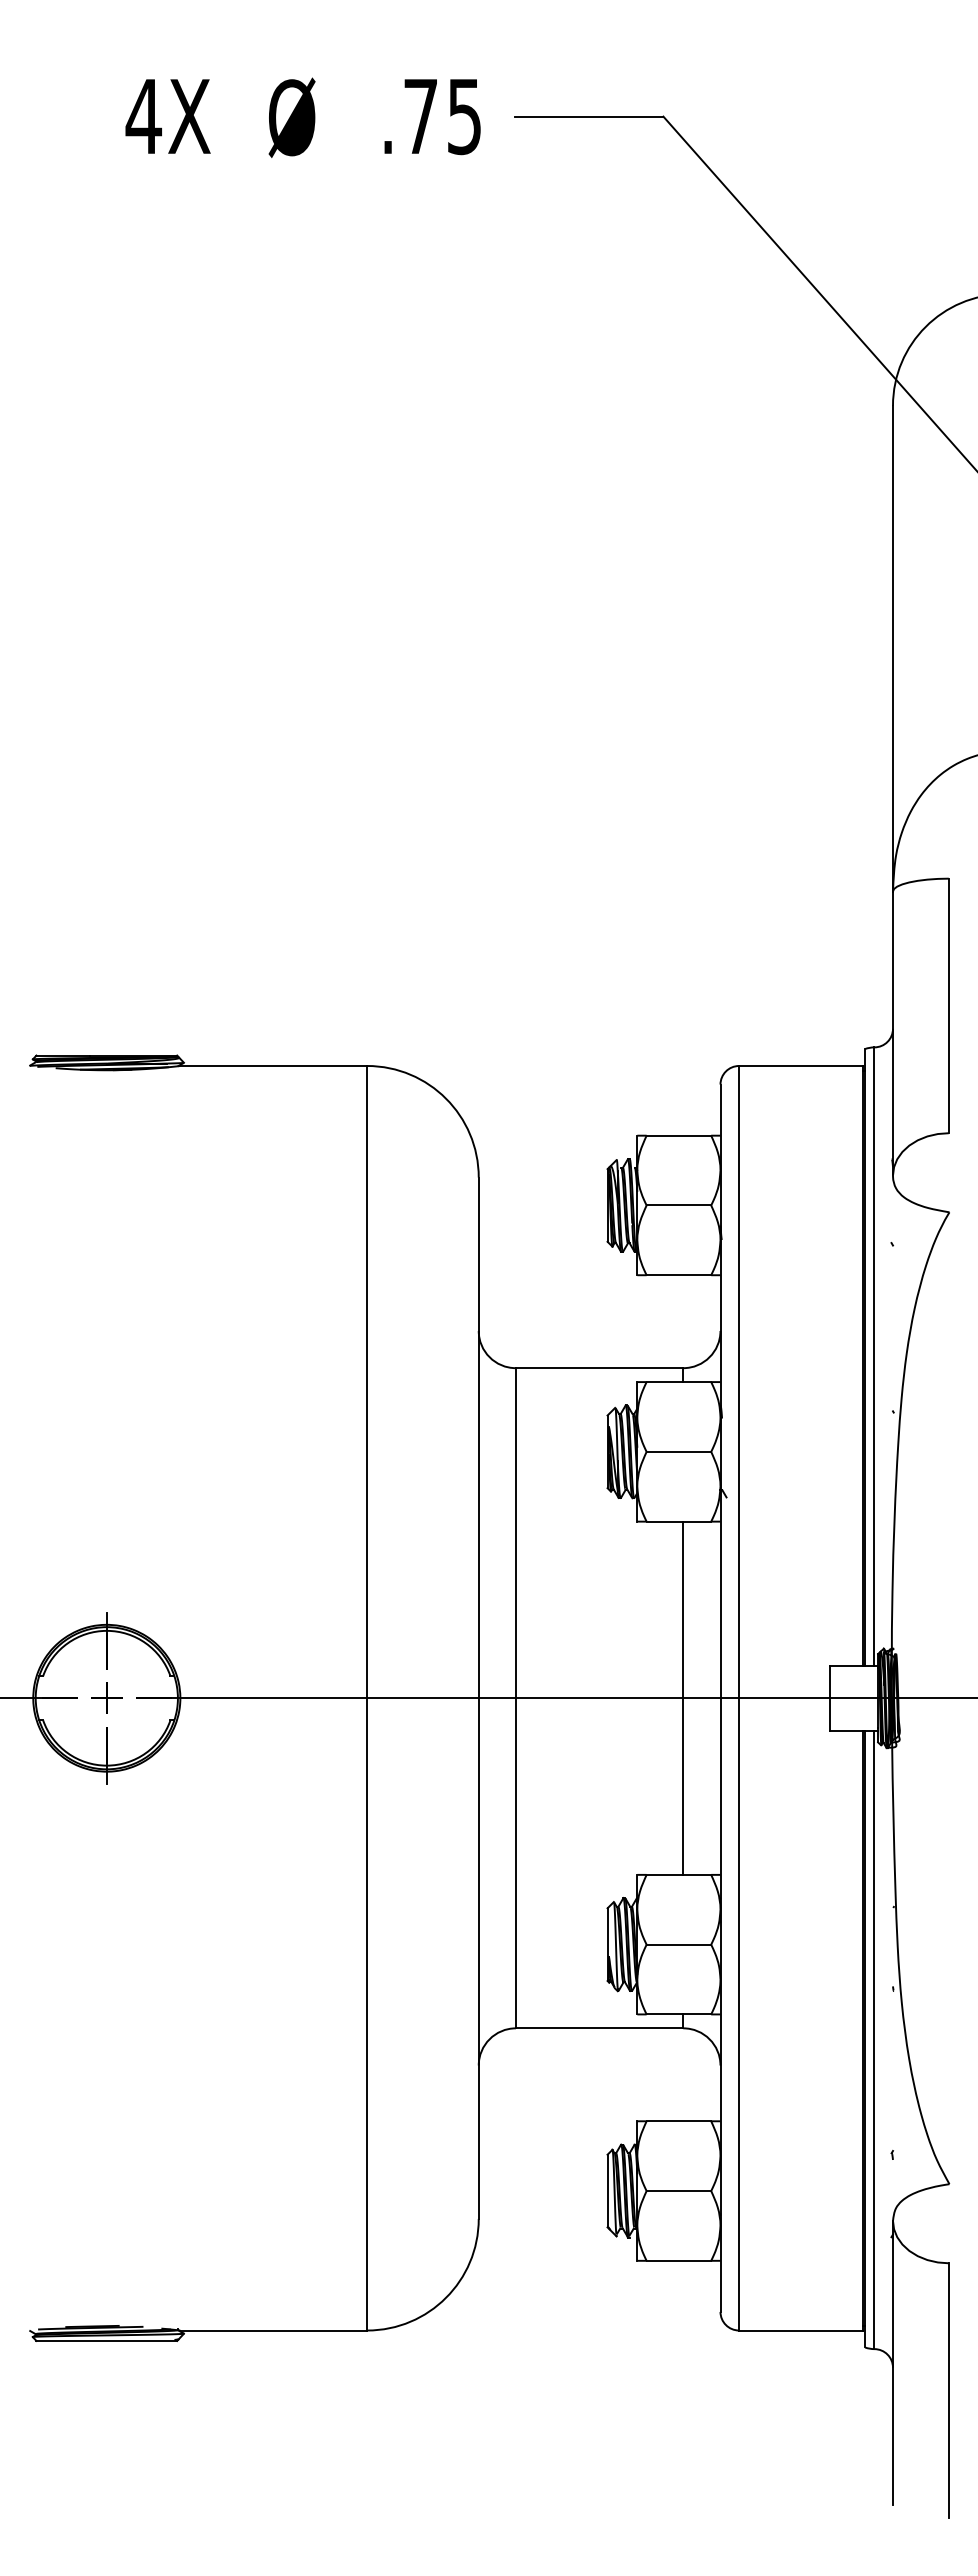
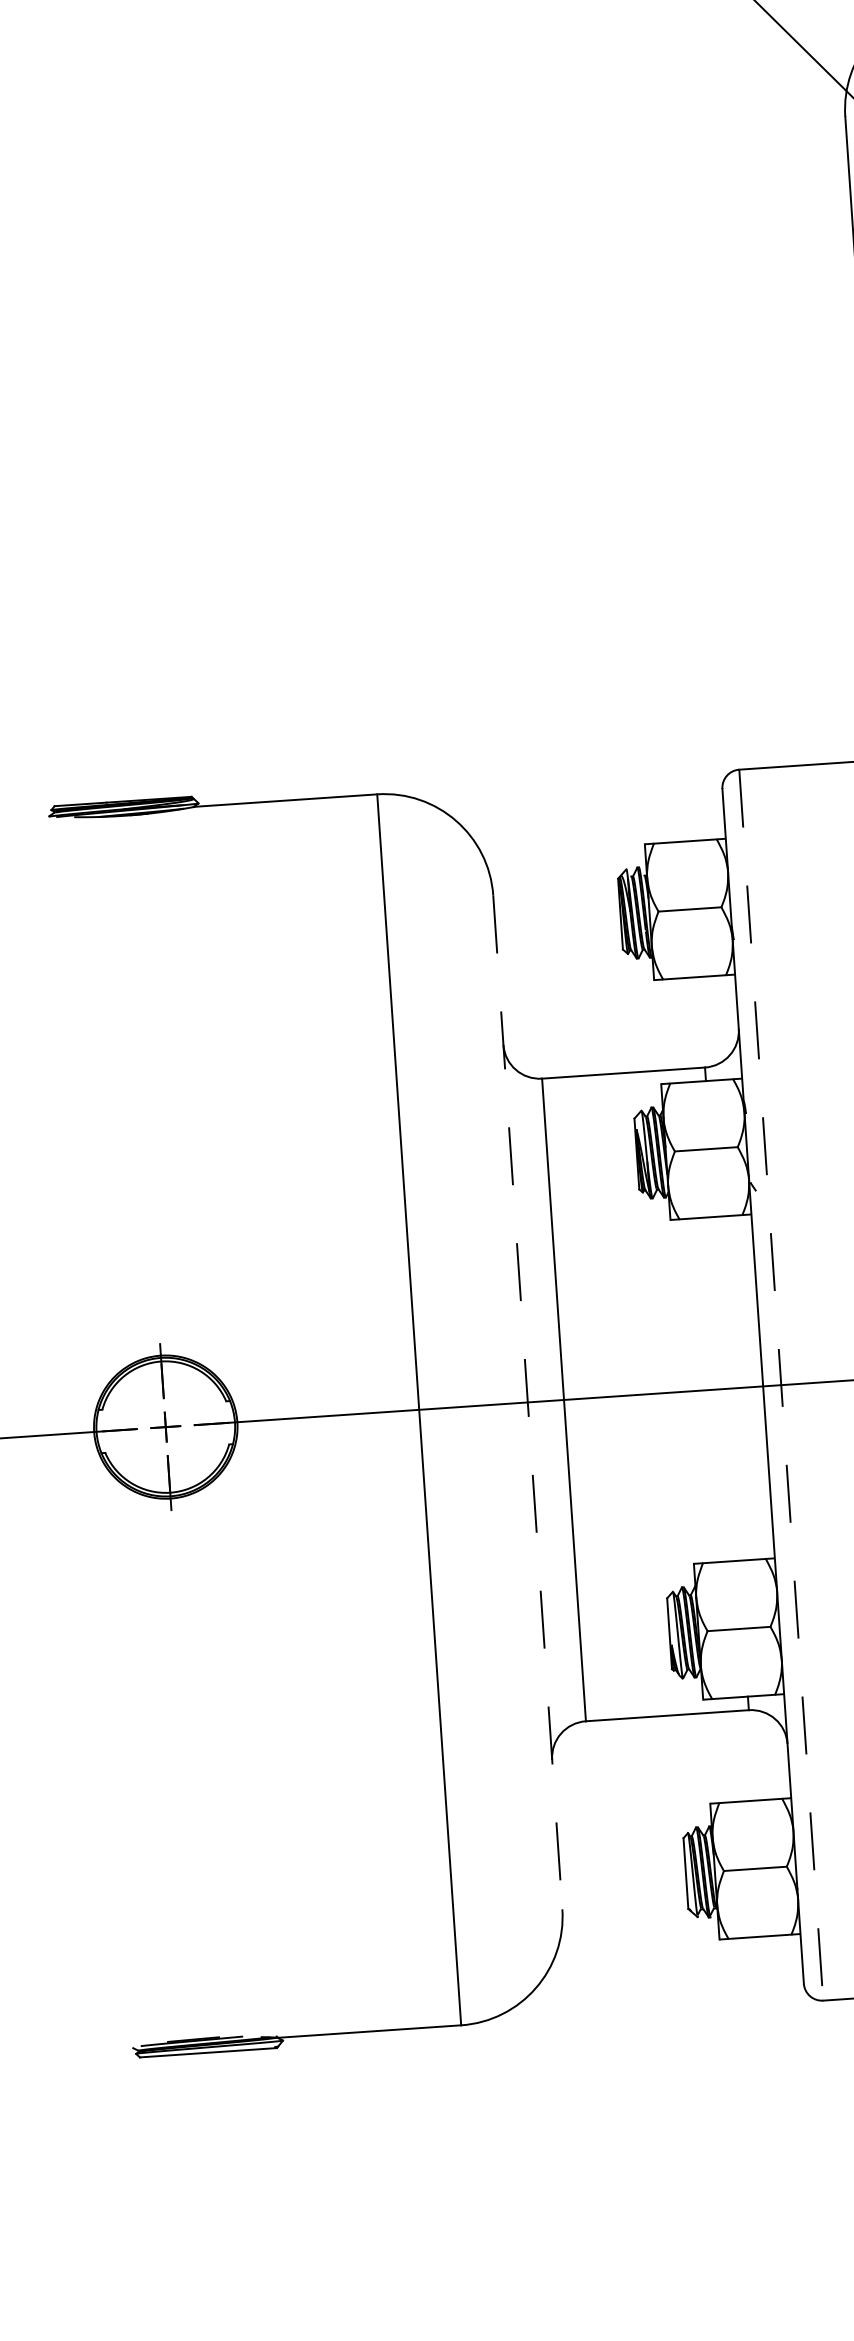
line: (683, 1697) -> (727, 1388), removed
line: (478, 1698) -> (527, 1402), solid -> dashed
line: (739, 1698) -> (781, 1385), solid -> dashed

